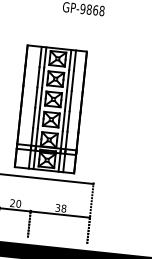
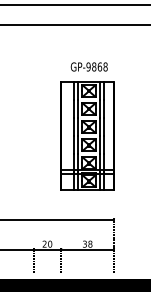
part: (50, 108) -> (87, 135), moved

